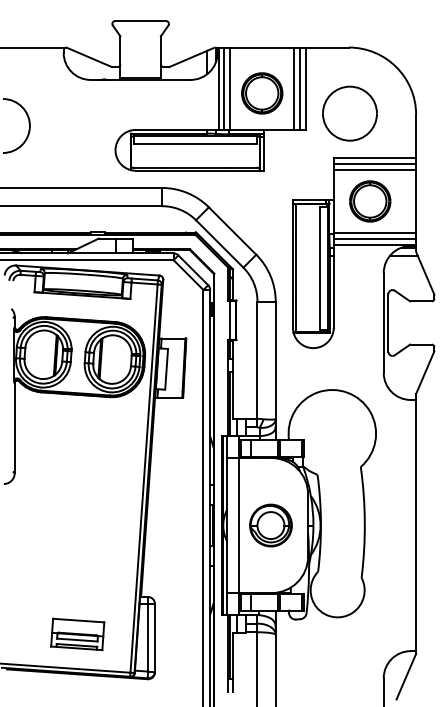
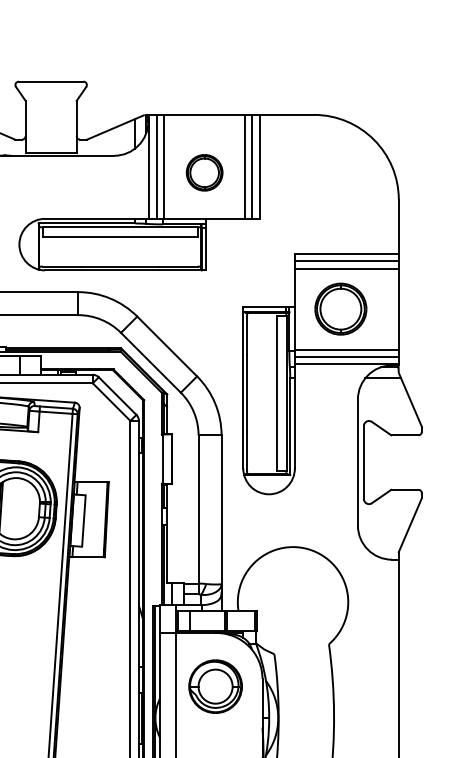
part: (262, 93) -> (204, 172), size x0.7
part: (349, 113) -> (314, 198), removed
part: (270, 525) -> (215, 686), moved

